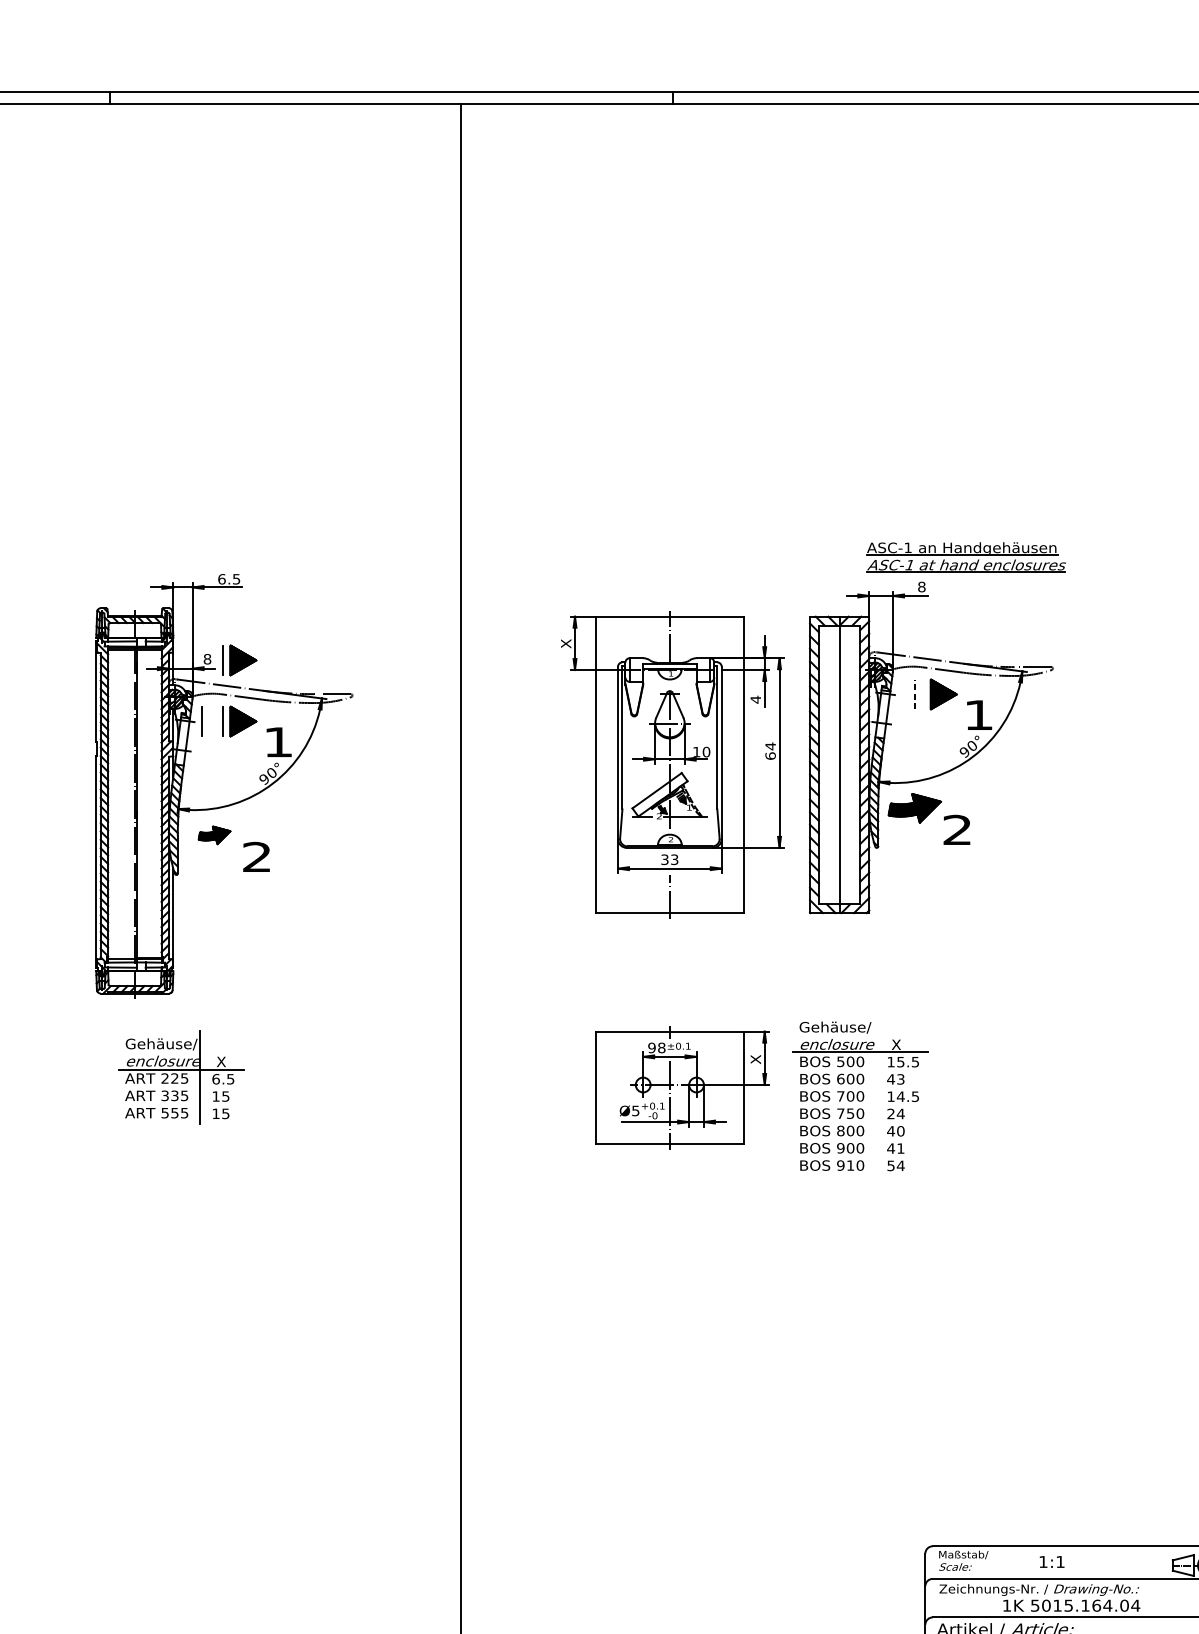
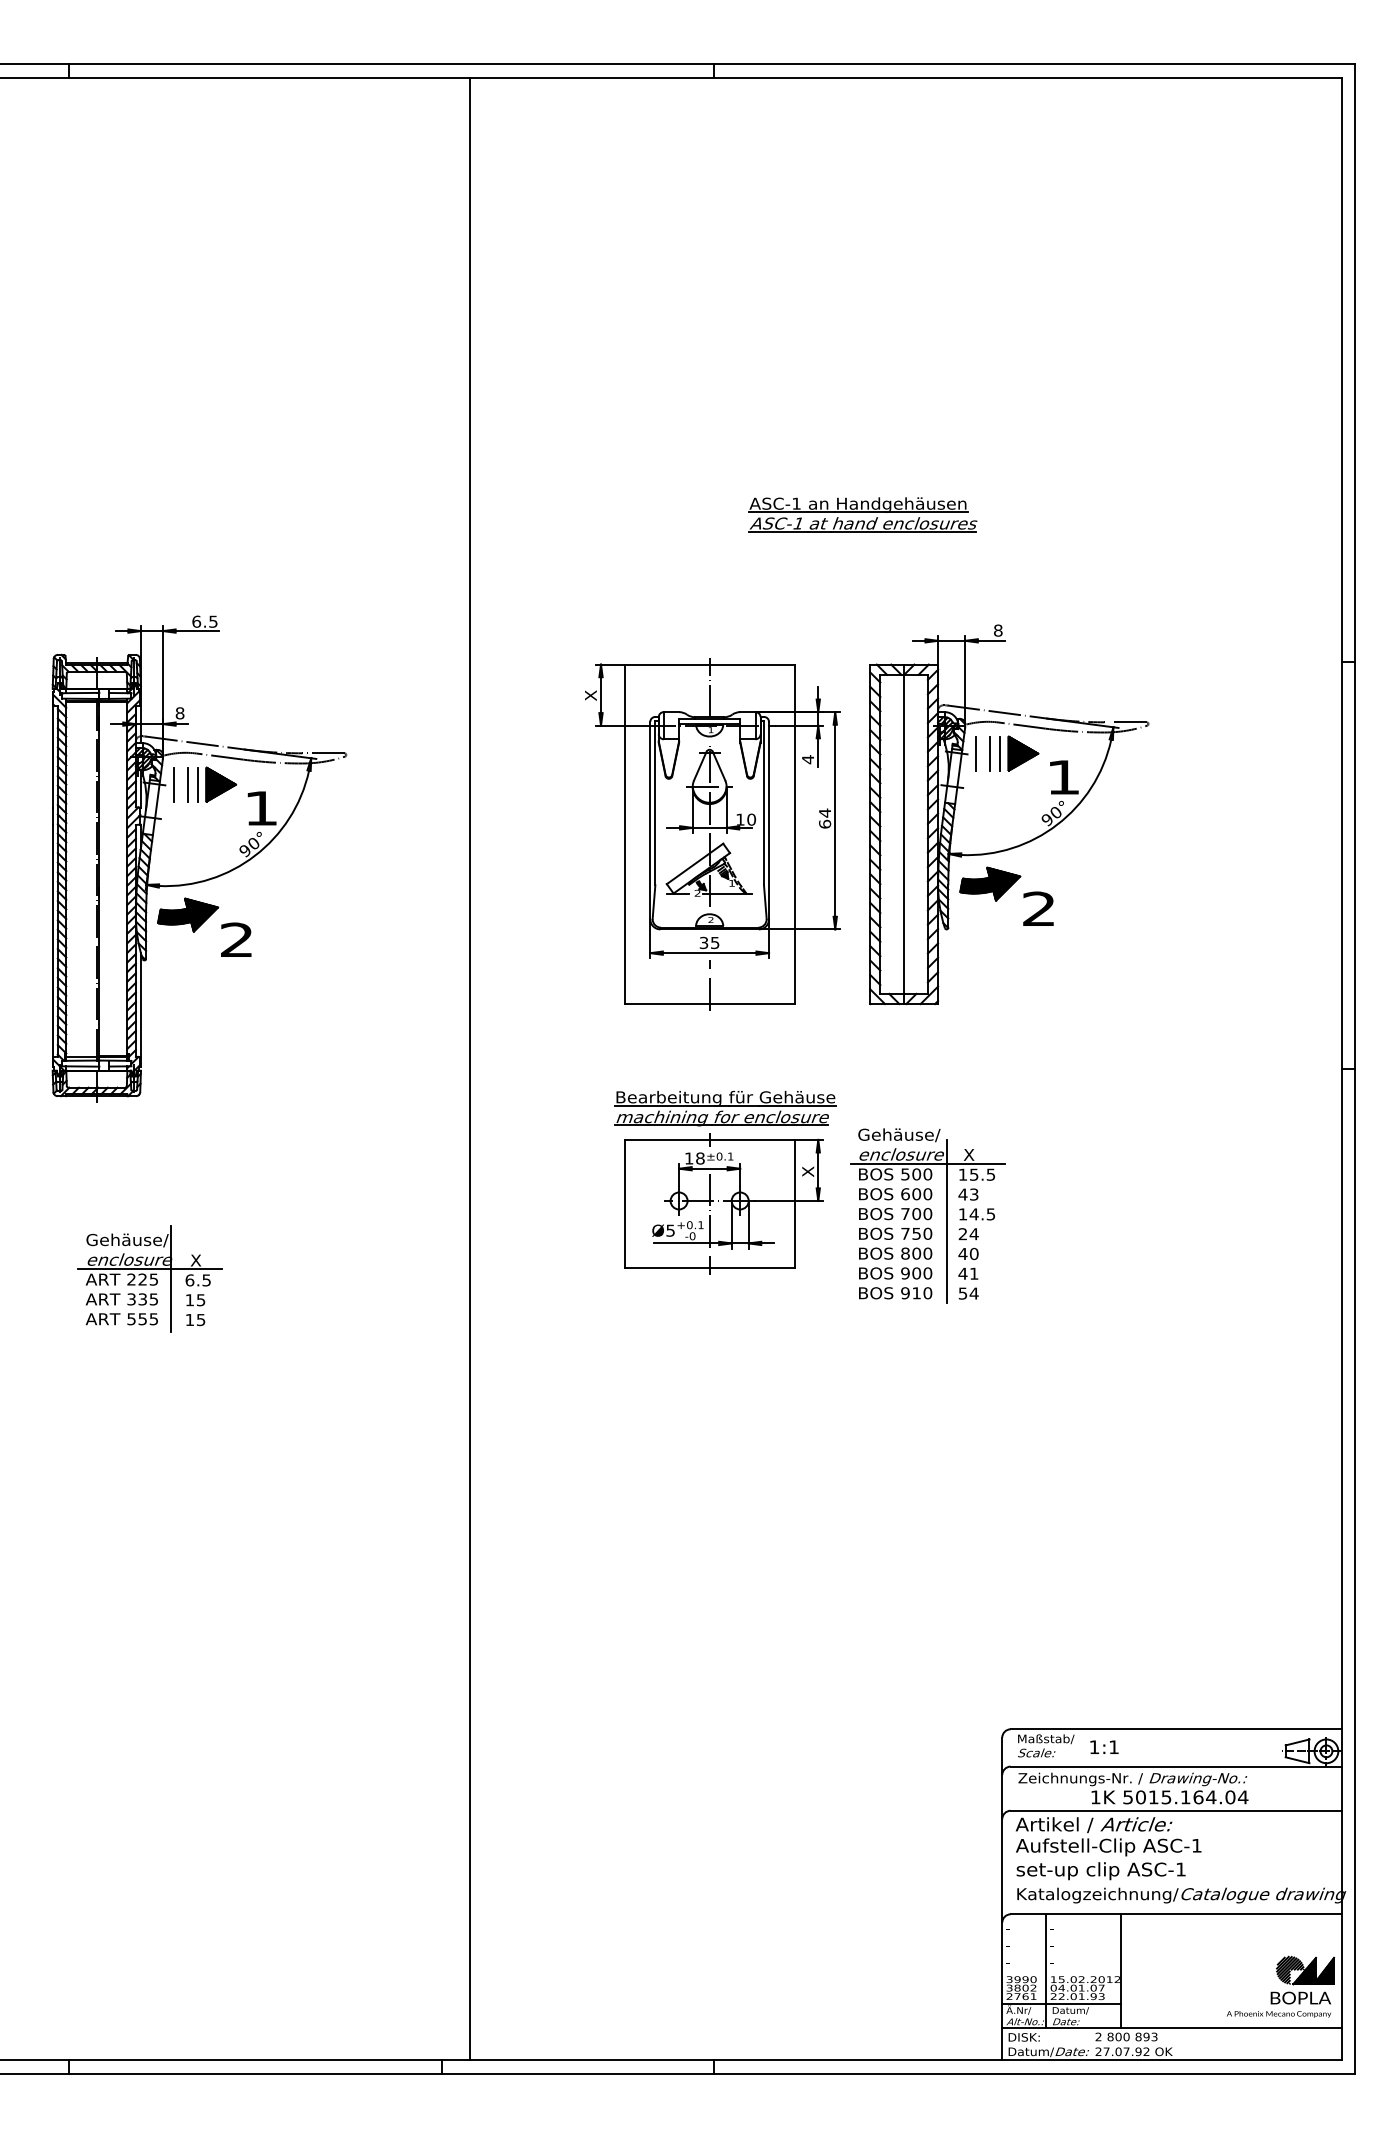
part: (965, 557) -> (862, 514), moved
part: (239, 660) -> (216, 714), removed
line: (902, 694) -> (976, 753), added
line: (915, 694) -> (990, 753), dashed -> solid
line: (923, 694) -> (1000, 753), added
line: (213, 721) -> (187, 784), added
part: (214, 834) -> (188, 914), size x1.67
text: (674, 859) -> (715, 942), 33 -> 35
part: (683, 1004) -> (725, 1108), added
text: (651, 1047) -> (688, 1158), 98 -> 18
part: (180, 1077) -> (149, 1278), moved
line: (877, 1102) -> (947, 1221), added
text: (1052, 1561) -> (1104, 1746), moved

